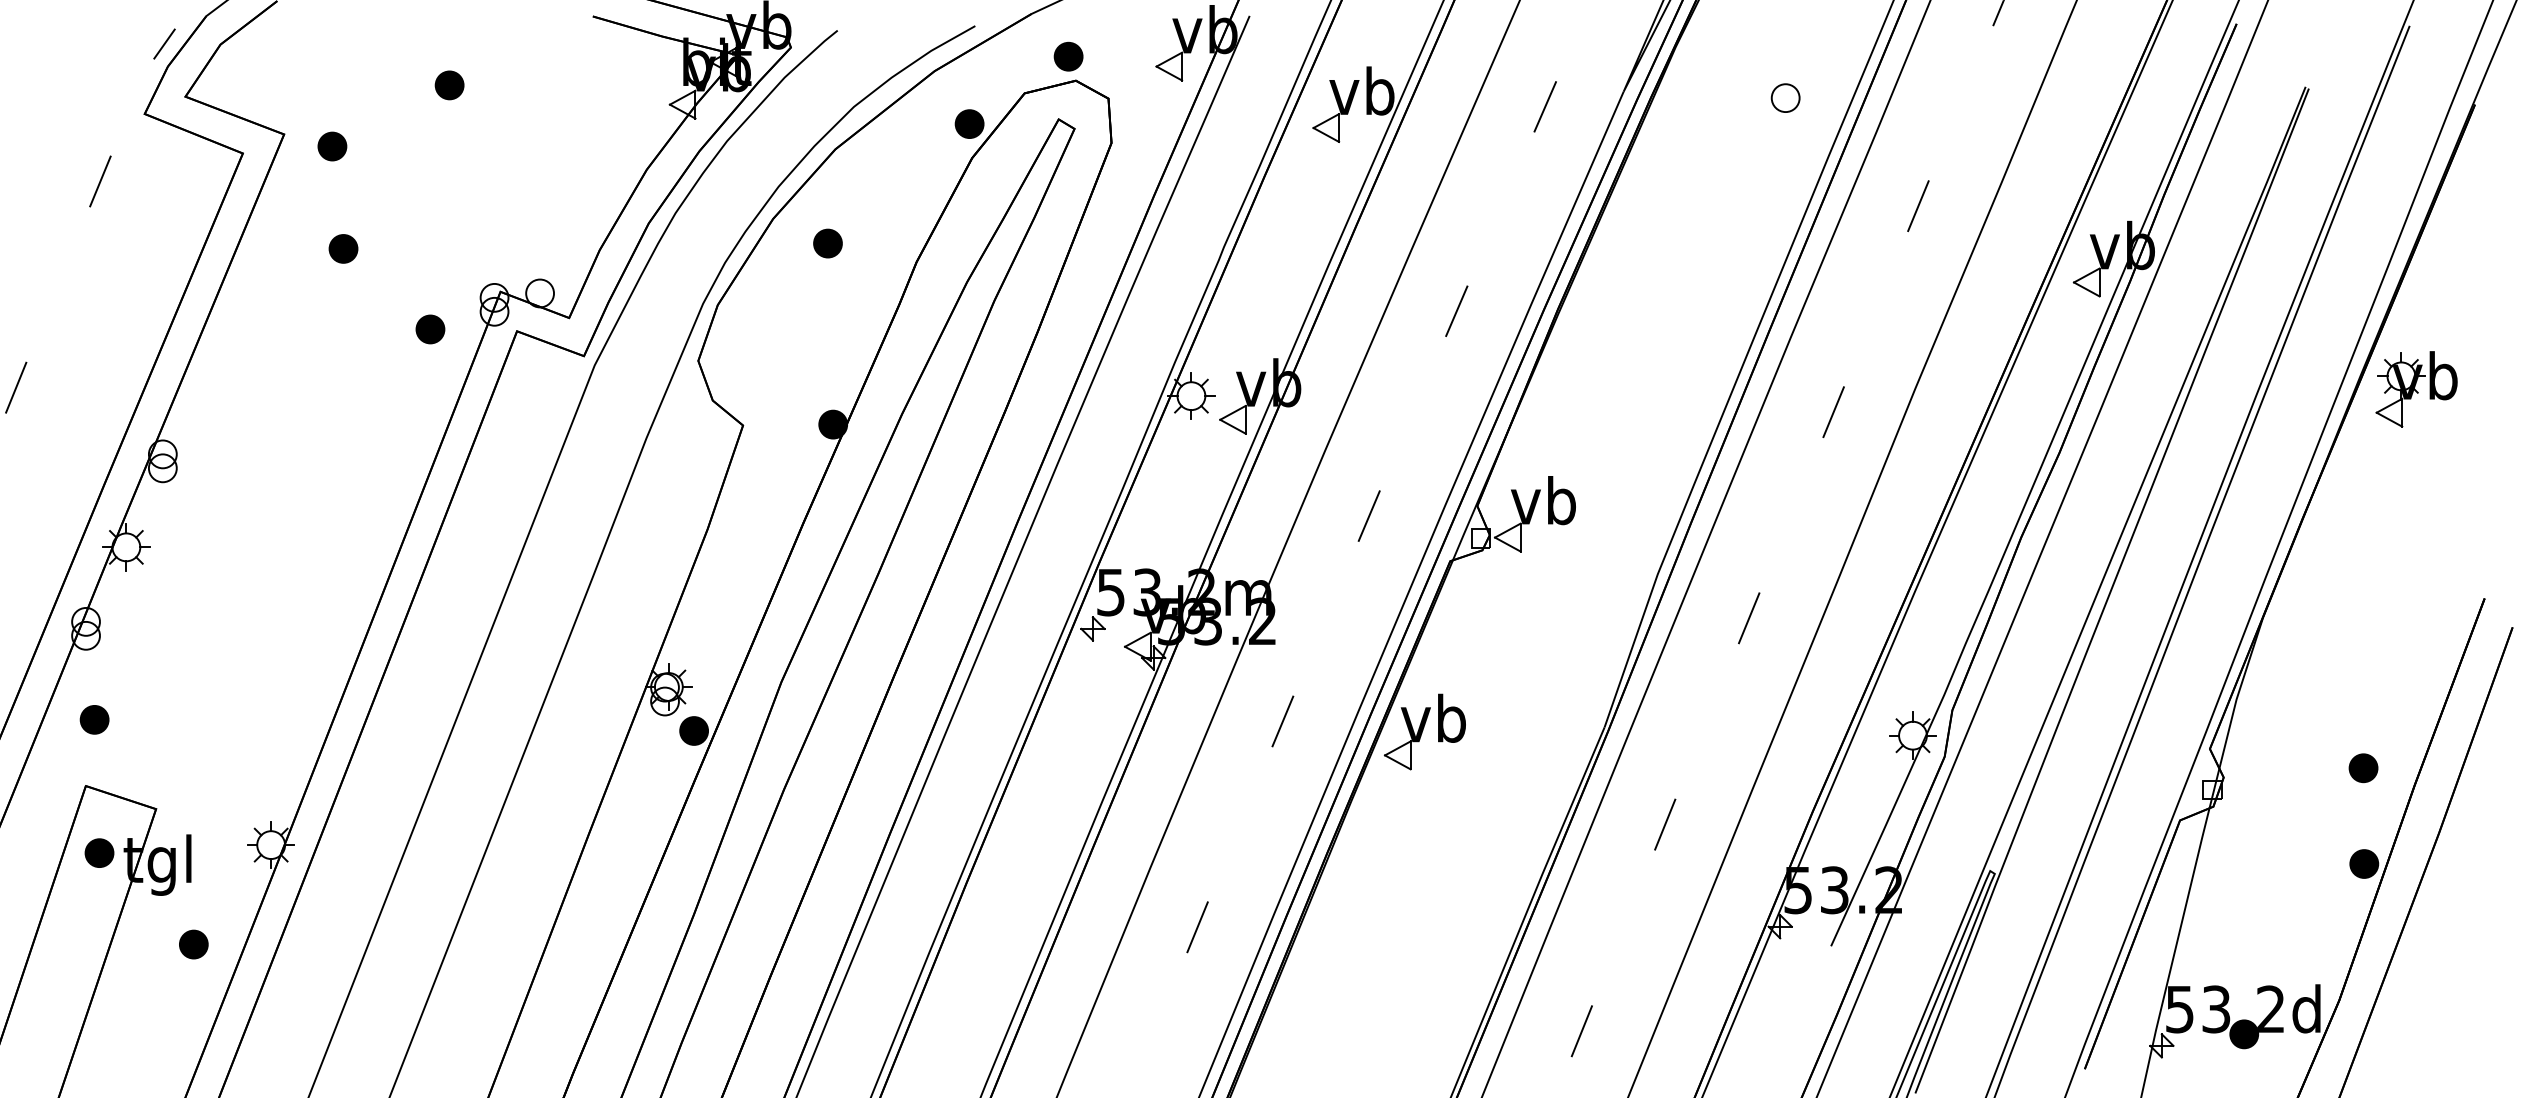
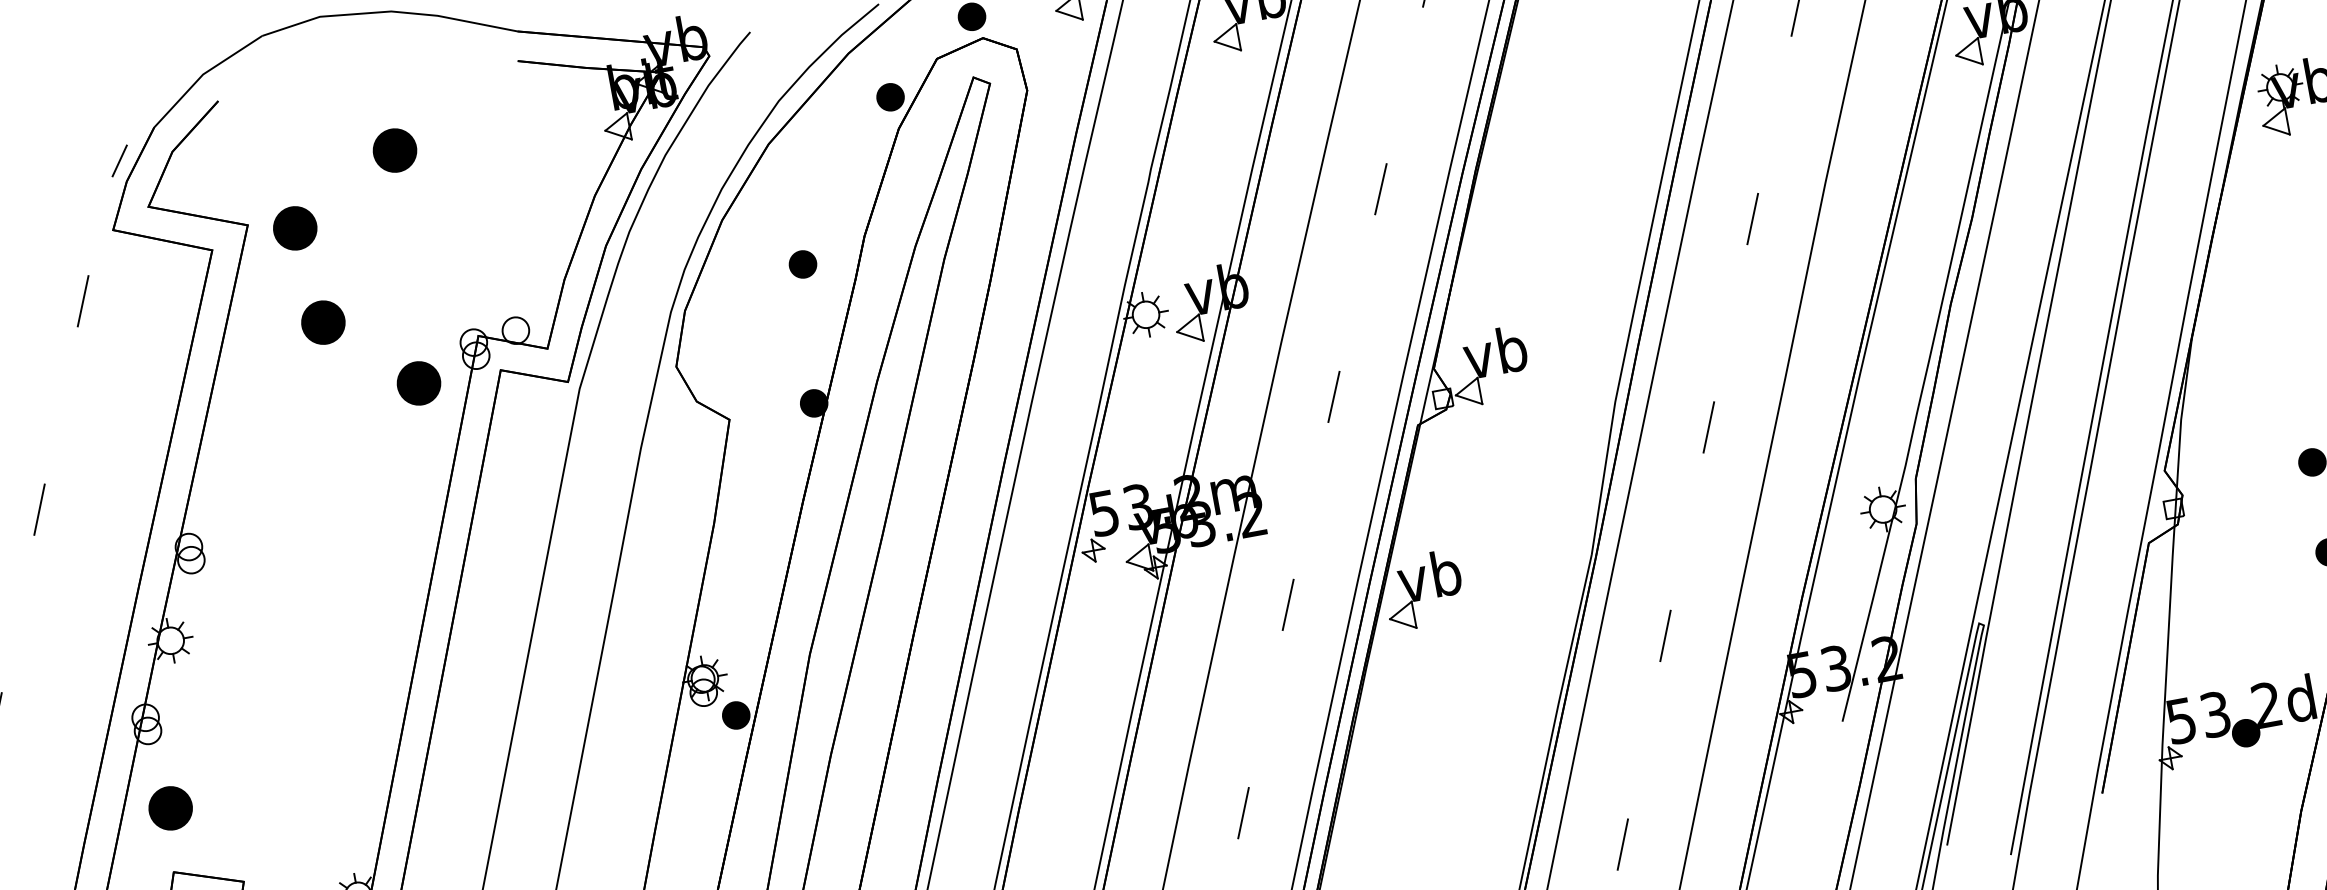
part: (449, 85) -> (394, 150), size x1.6
part: (332, 146) -> (295, 228), size x1.6
part: (827, 243) -> (802, 264), moved
part: (343, 248) -> (323, 322), size x1.6
part: (430, 329) -> (419, 383), size x1.6
part: (94, 719) -> (170, 808), size x1.6

